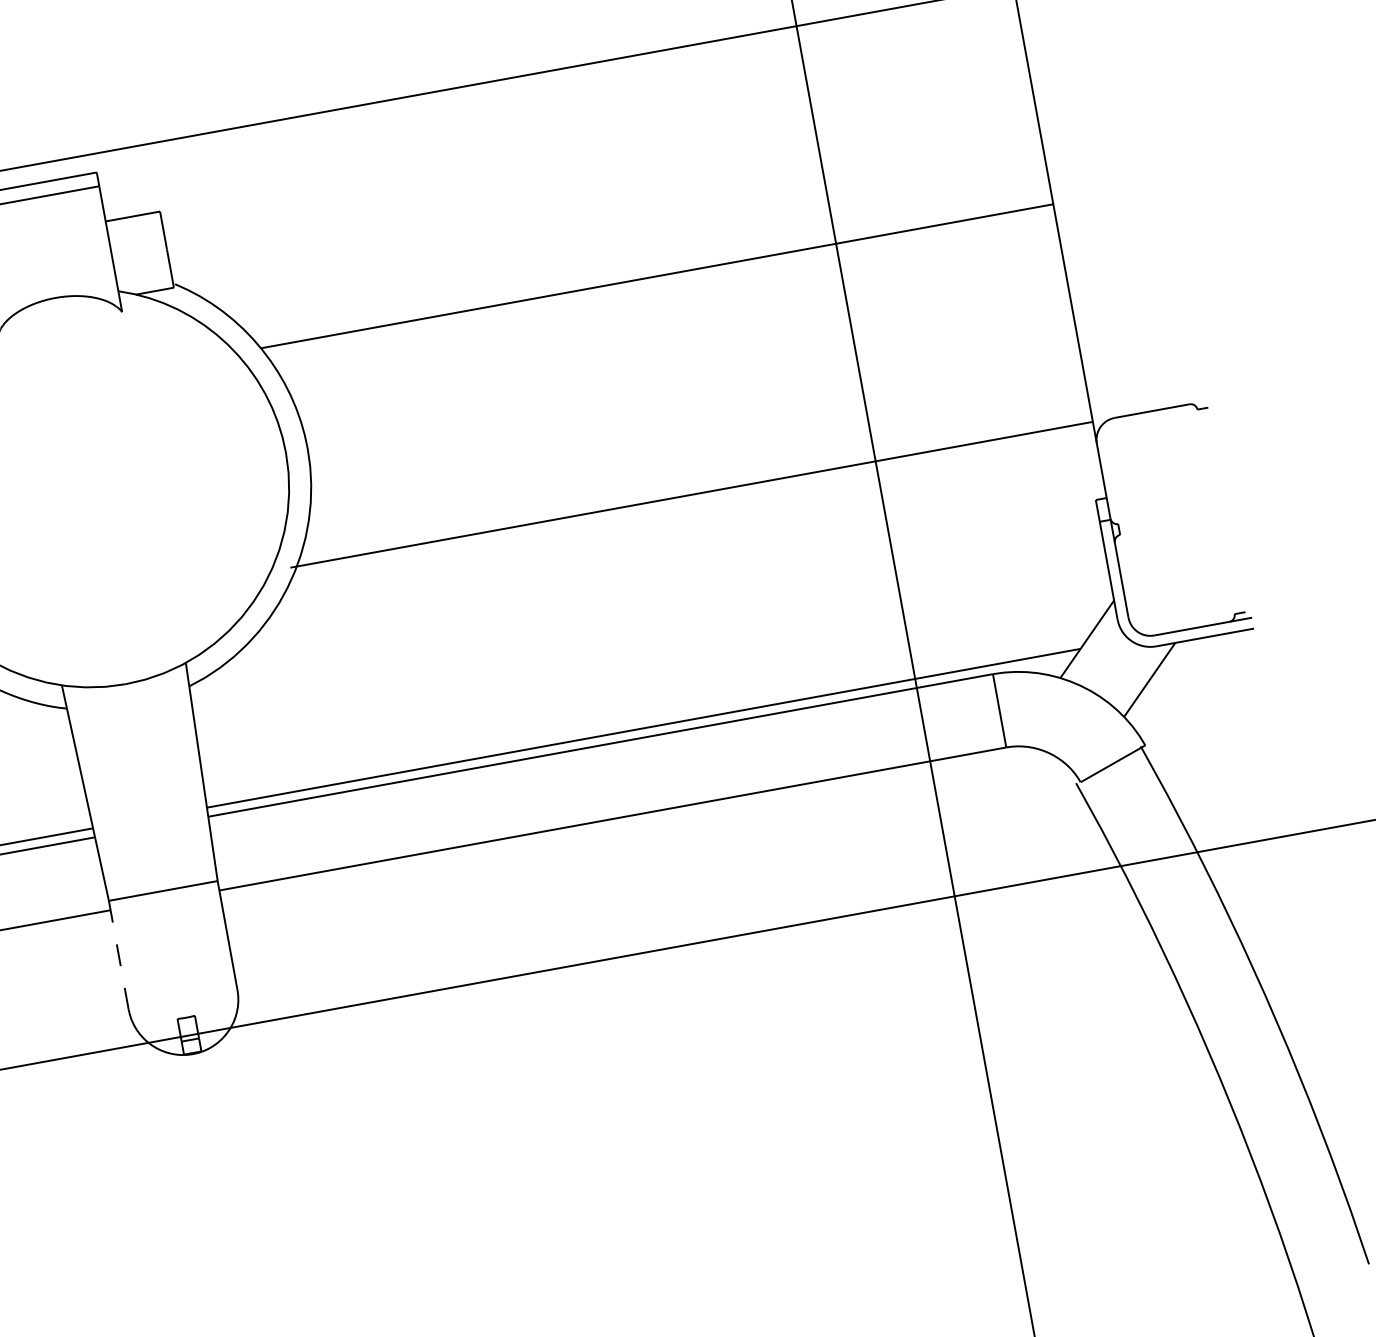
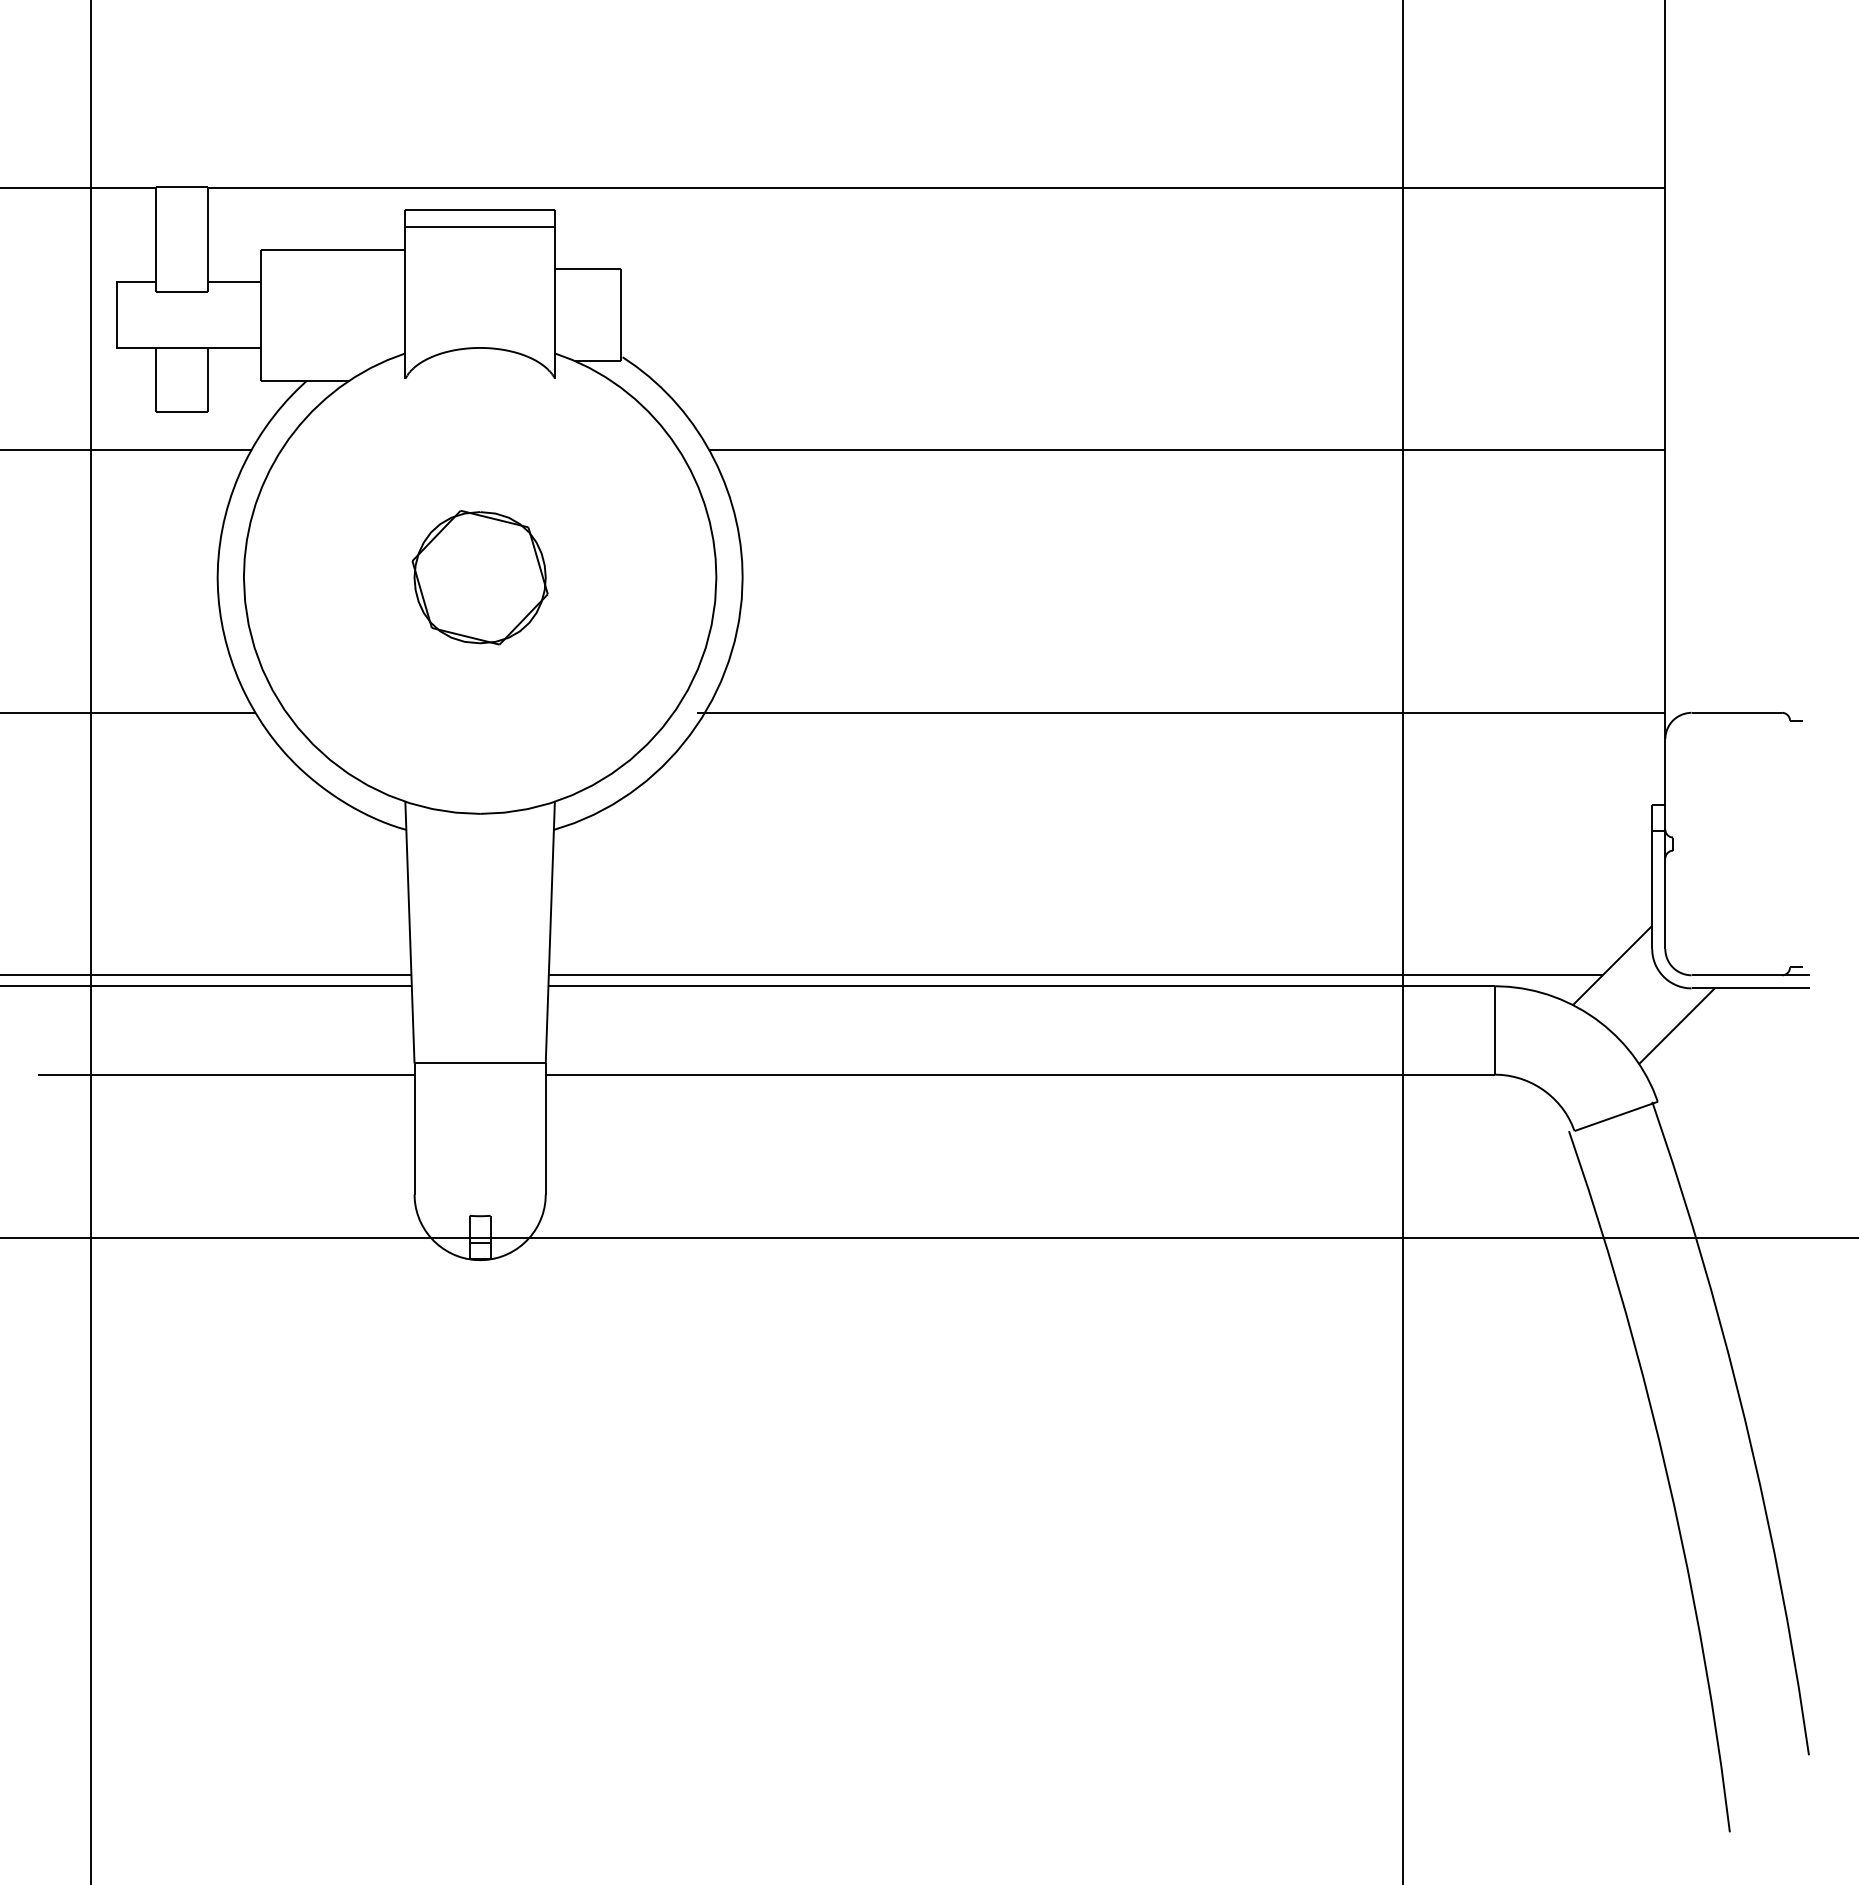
part: (89, 488) -> (479, 577), added
line: (118, 954) -> (414, 1128), dashed -> solid

